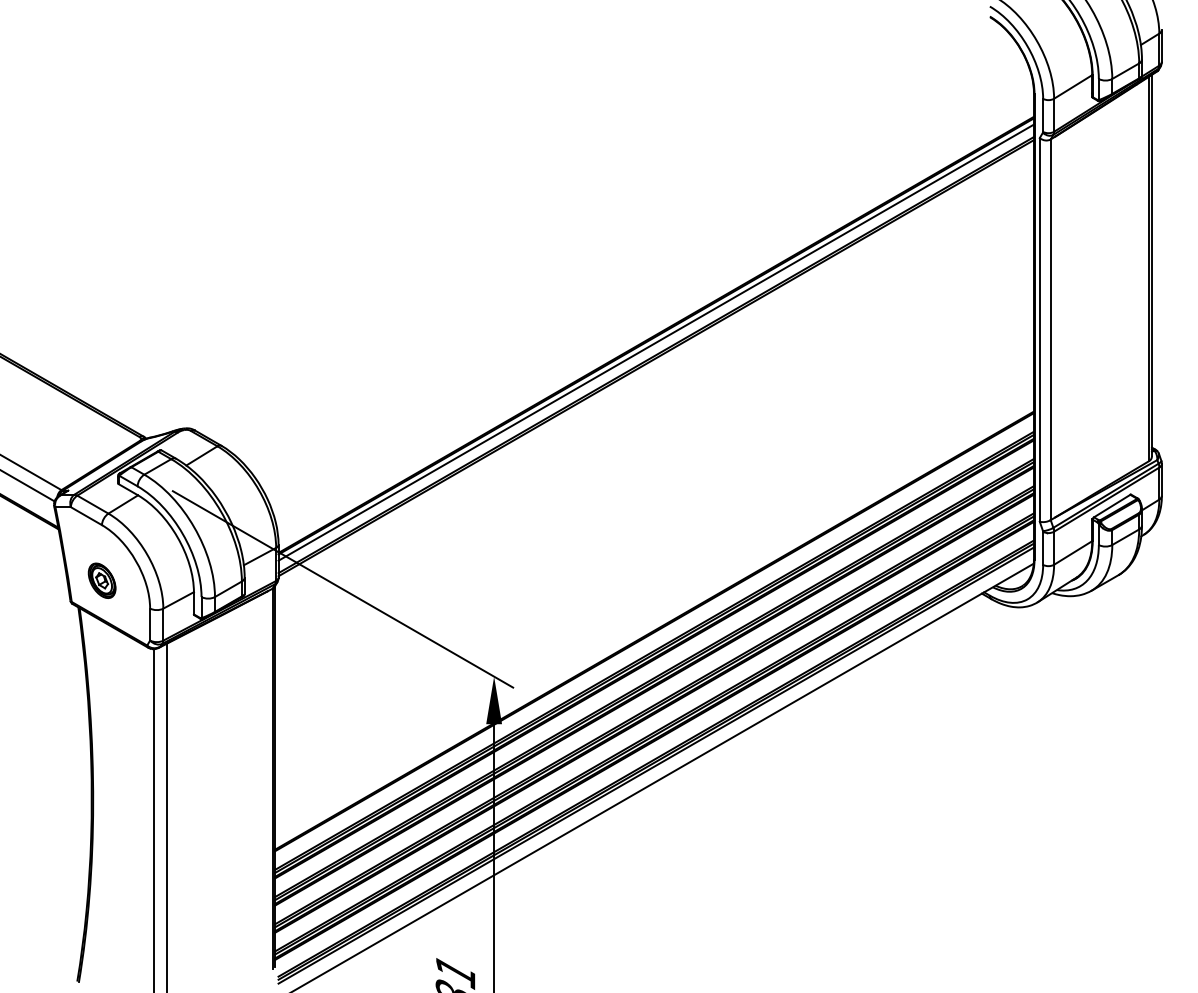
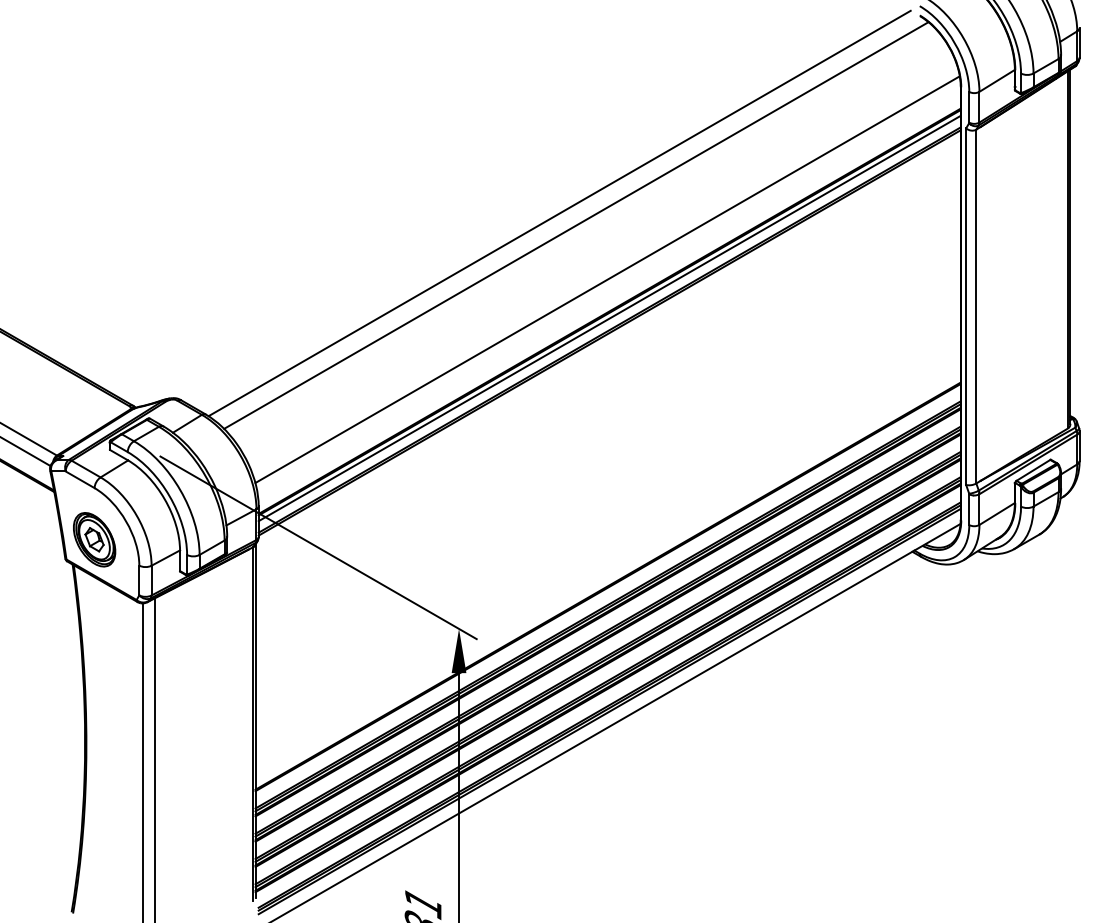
line: (602, 229) -> (559, 213), added
line: (620, 242) -> (576, 225), added
line: (653, 300) -> (607, 279), added
part: (101, 580) -> (94, 539), size x1.67

